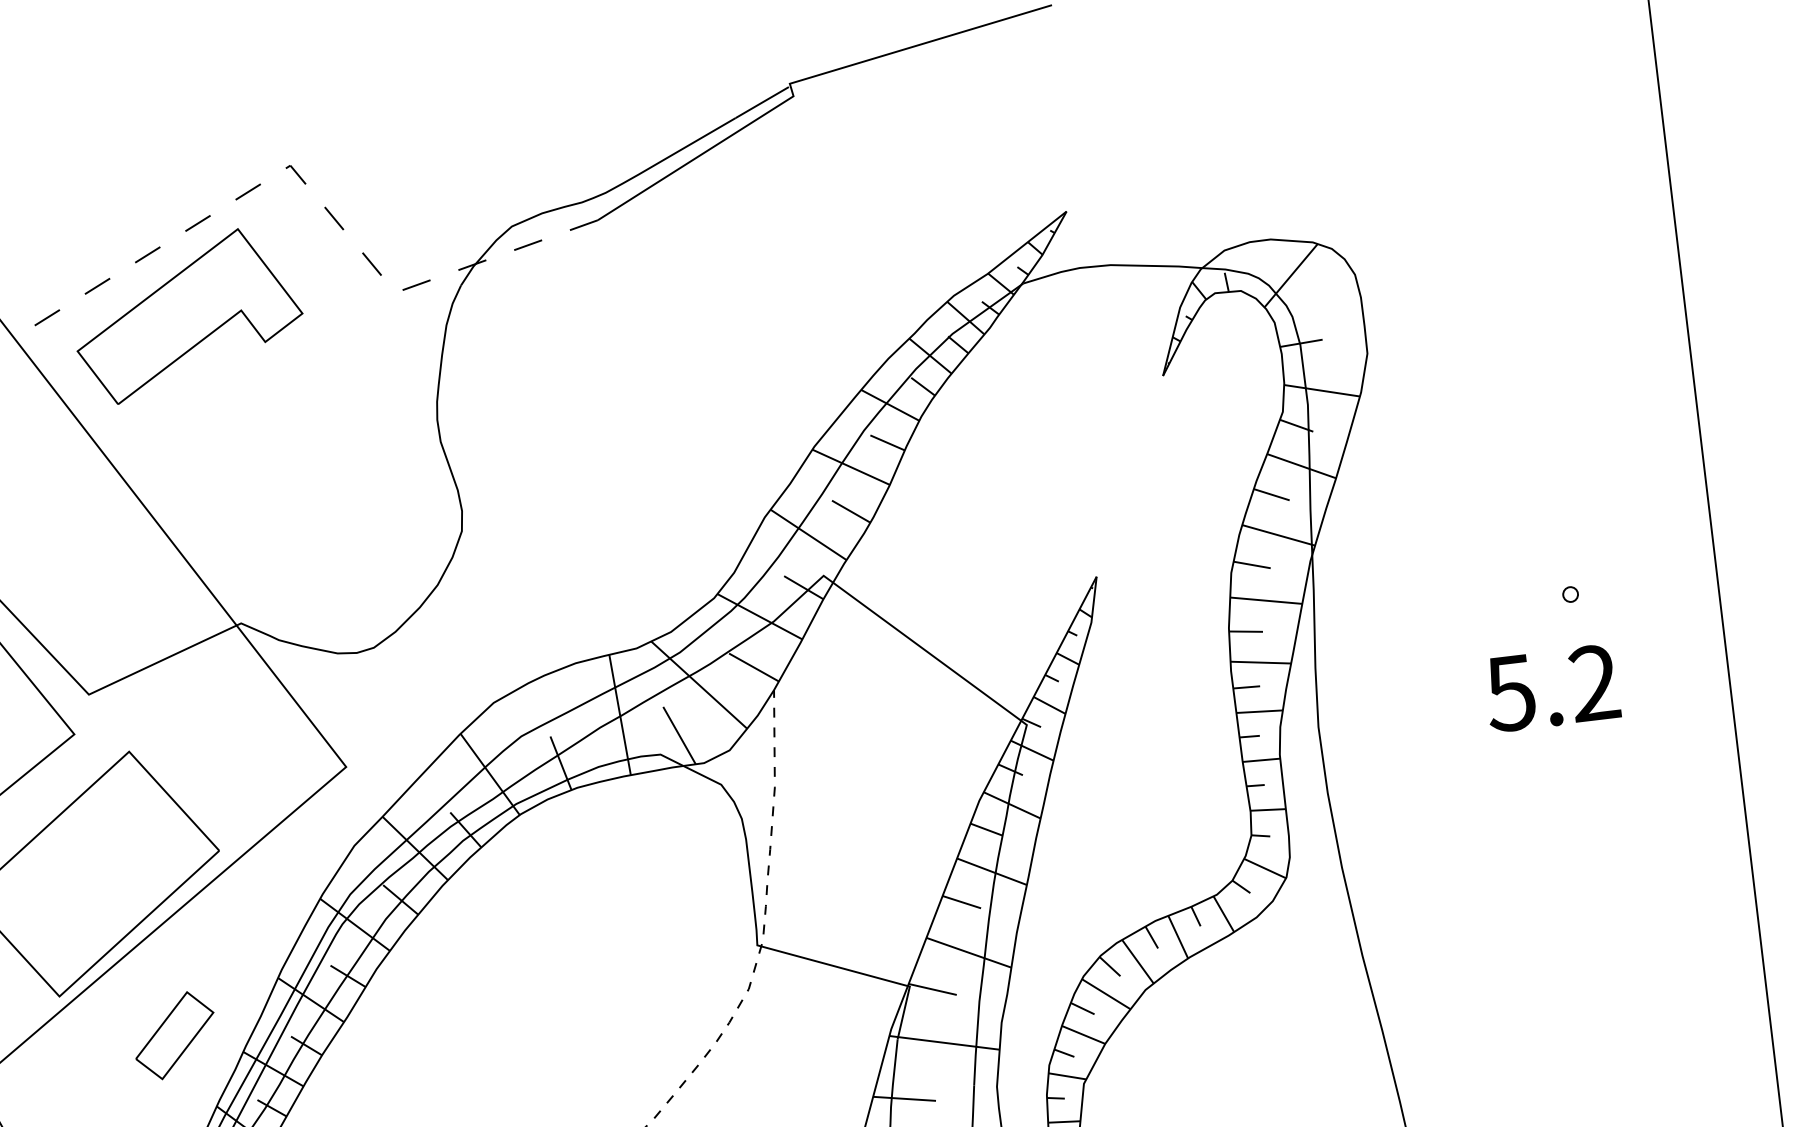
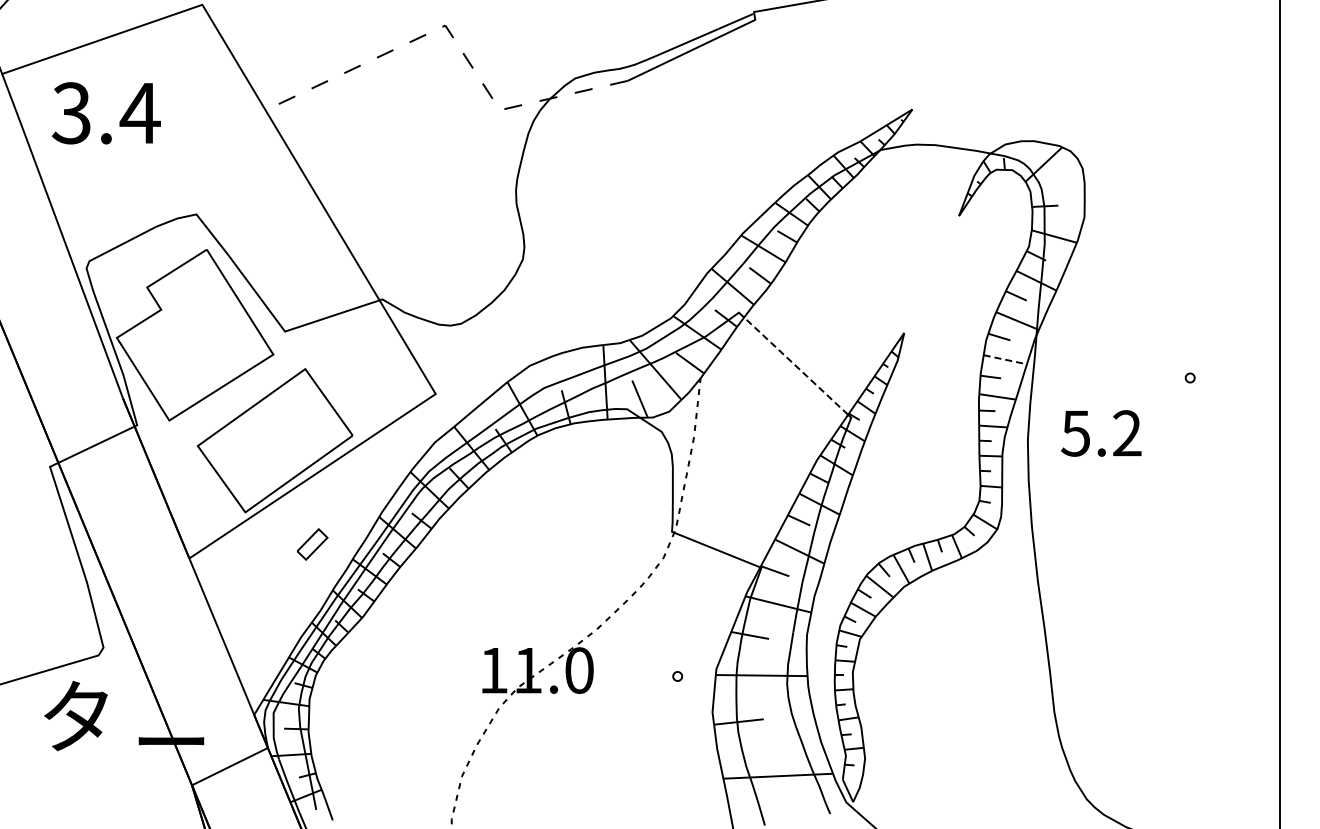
part: (187, 314) -> (372, 108), removed
line: (1266, 600) -> (1005, 359), solid -> dashed
line: (925, 650) -> (795, 365), solid -> dashed
text: (1552, 688) -> (1101, 433), moved
part: (174, 1035) -> (312, 544), size x0.6

